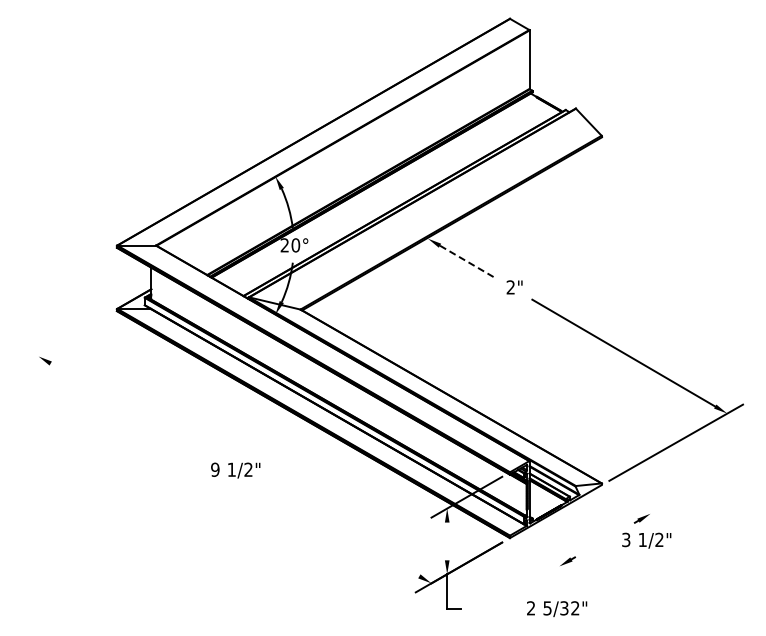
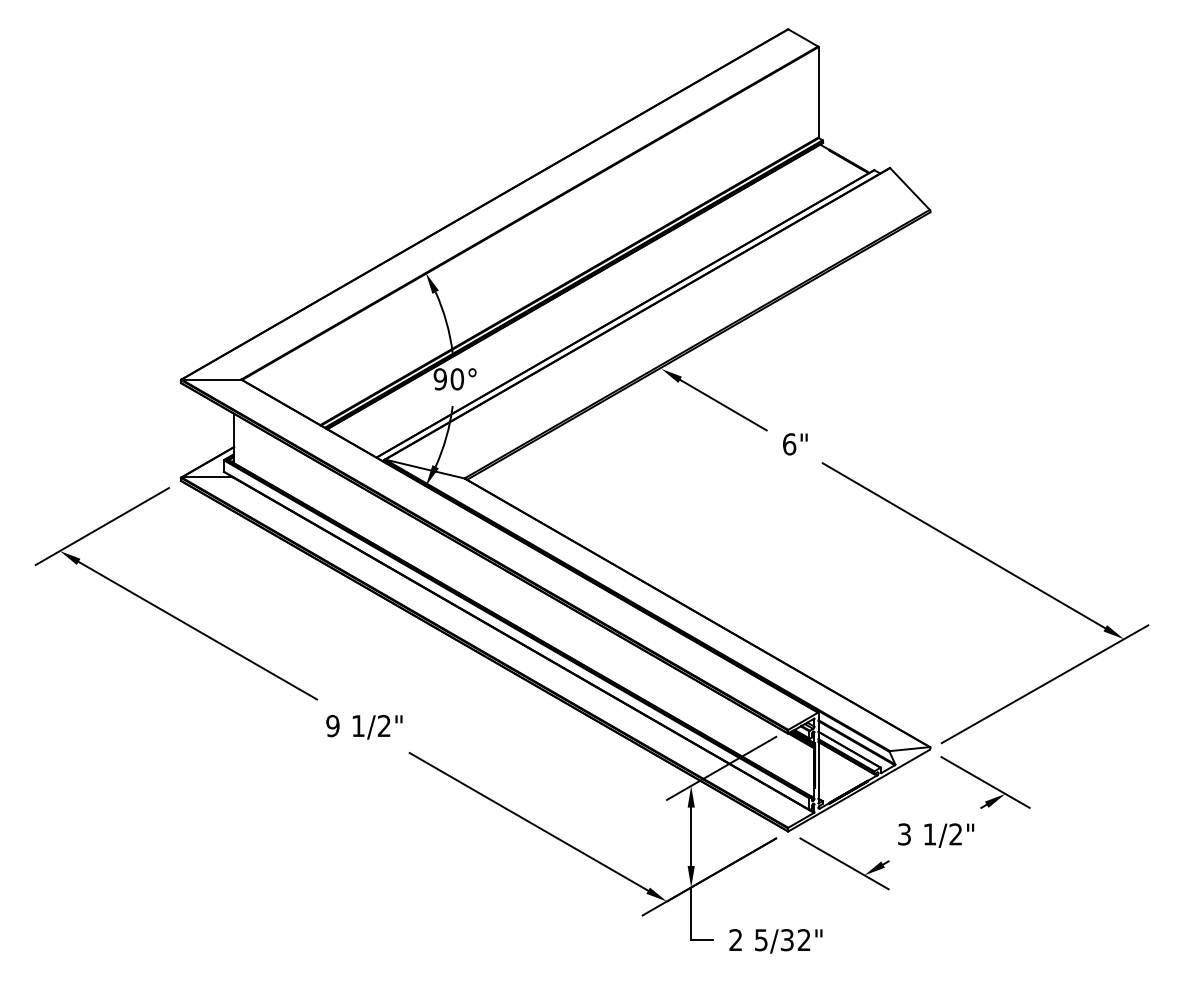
text: (284, 245) -> (439, 379), 20° -> 90°
line: (468, 262) -> (724, 405), dashed -> solid
text: (510, 287) -> (789, 444), 2" -> 6"
line: (65, 340) -> (101, 526), added
line: (127, 407) -> (197, 629), added
line: (637, 505) -> (985, 781), added
line: (342, 531) -> (529, 821), added
text: (646, 540) -> (935, 835), moved
line: (447, 541) -> (691, 836), added
line: (546, 558) -> (844, 863), added
text: (557, 608) -> (776, 940), moved

